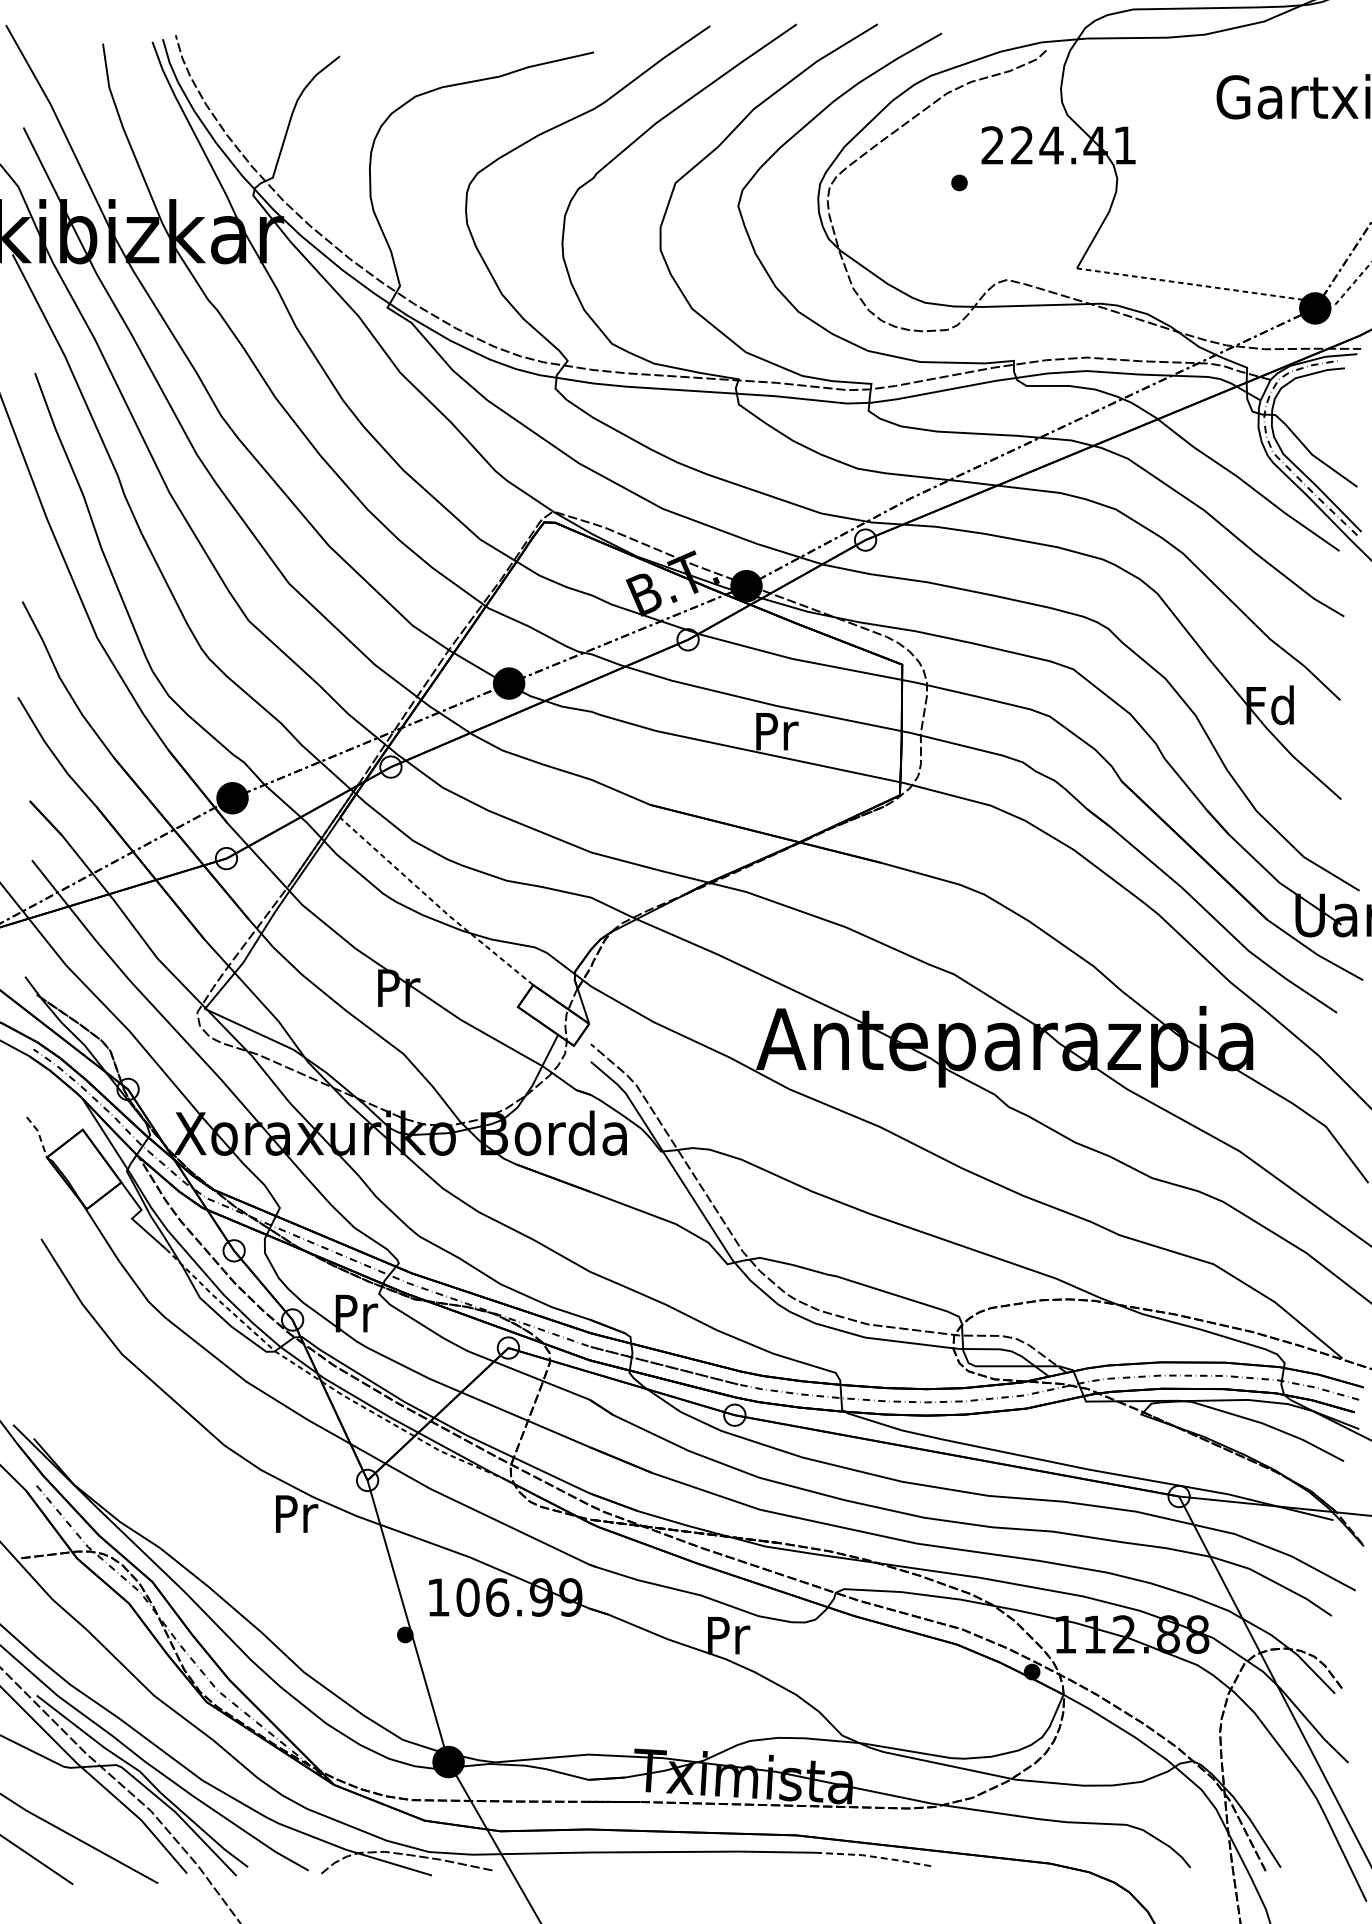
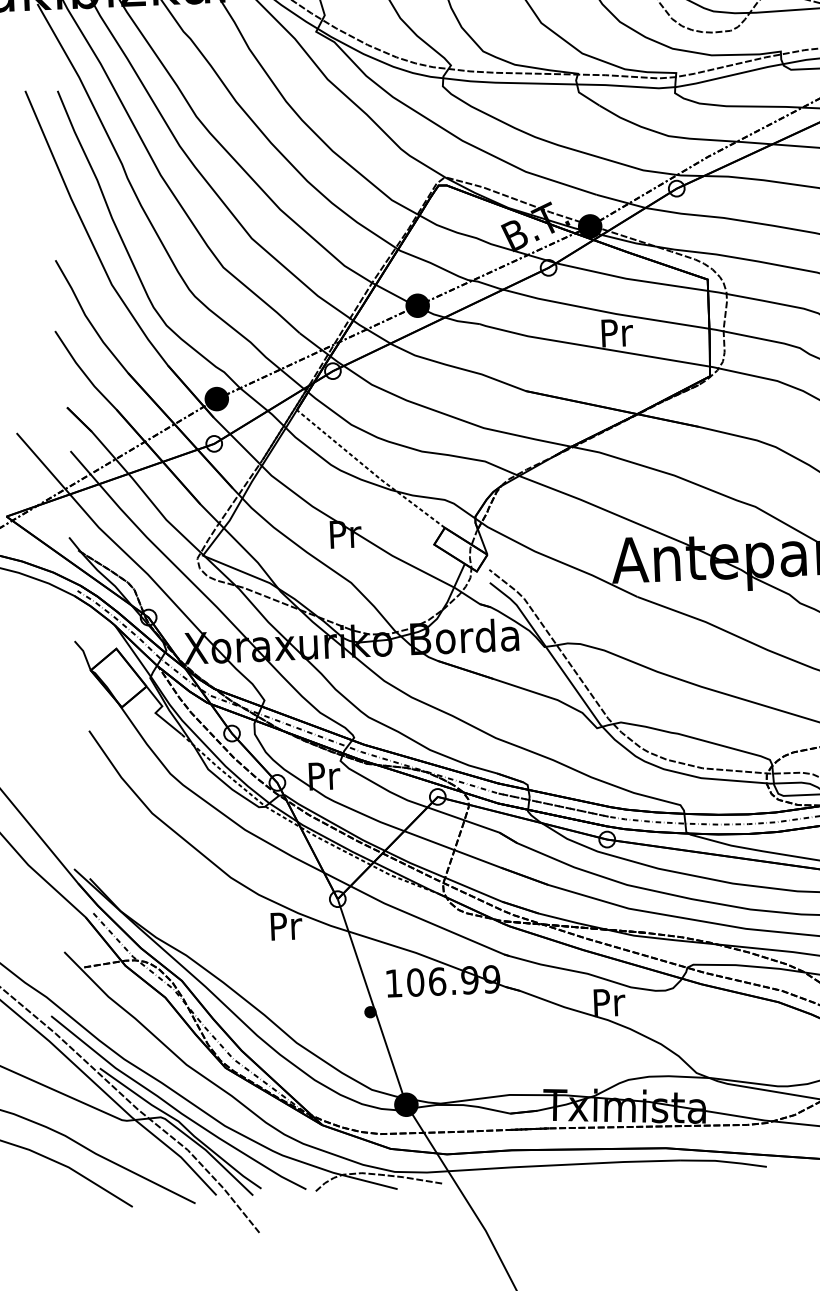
line: (39, 1135) -> (84, 654), dashed -> solid
line: (874, 1856) -> (724, 1161), dashed -> solid

